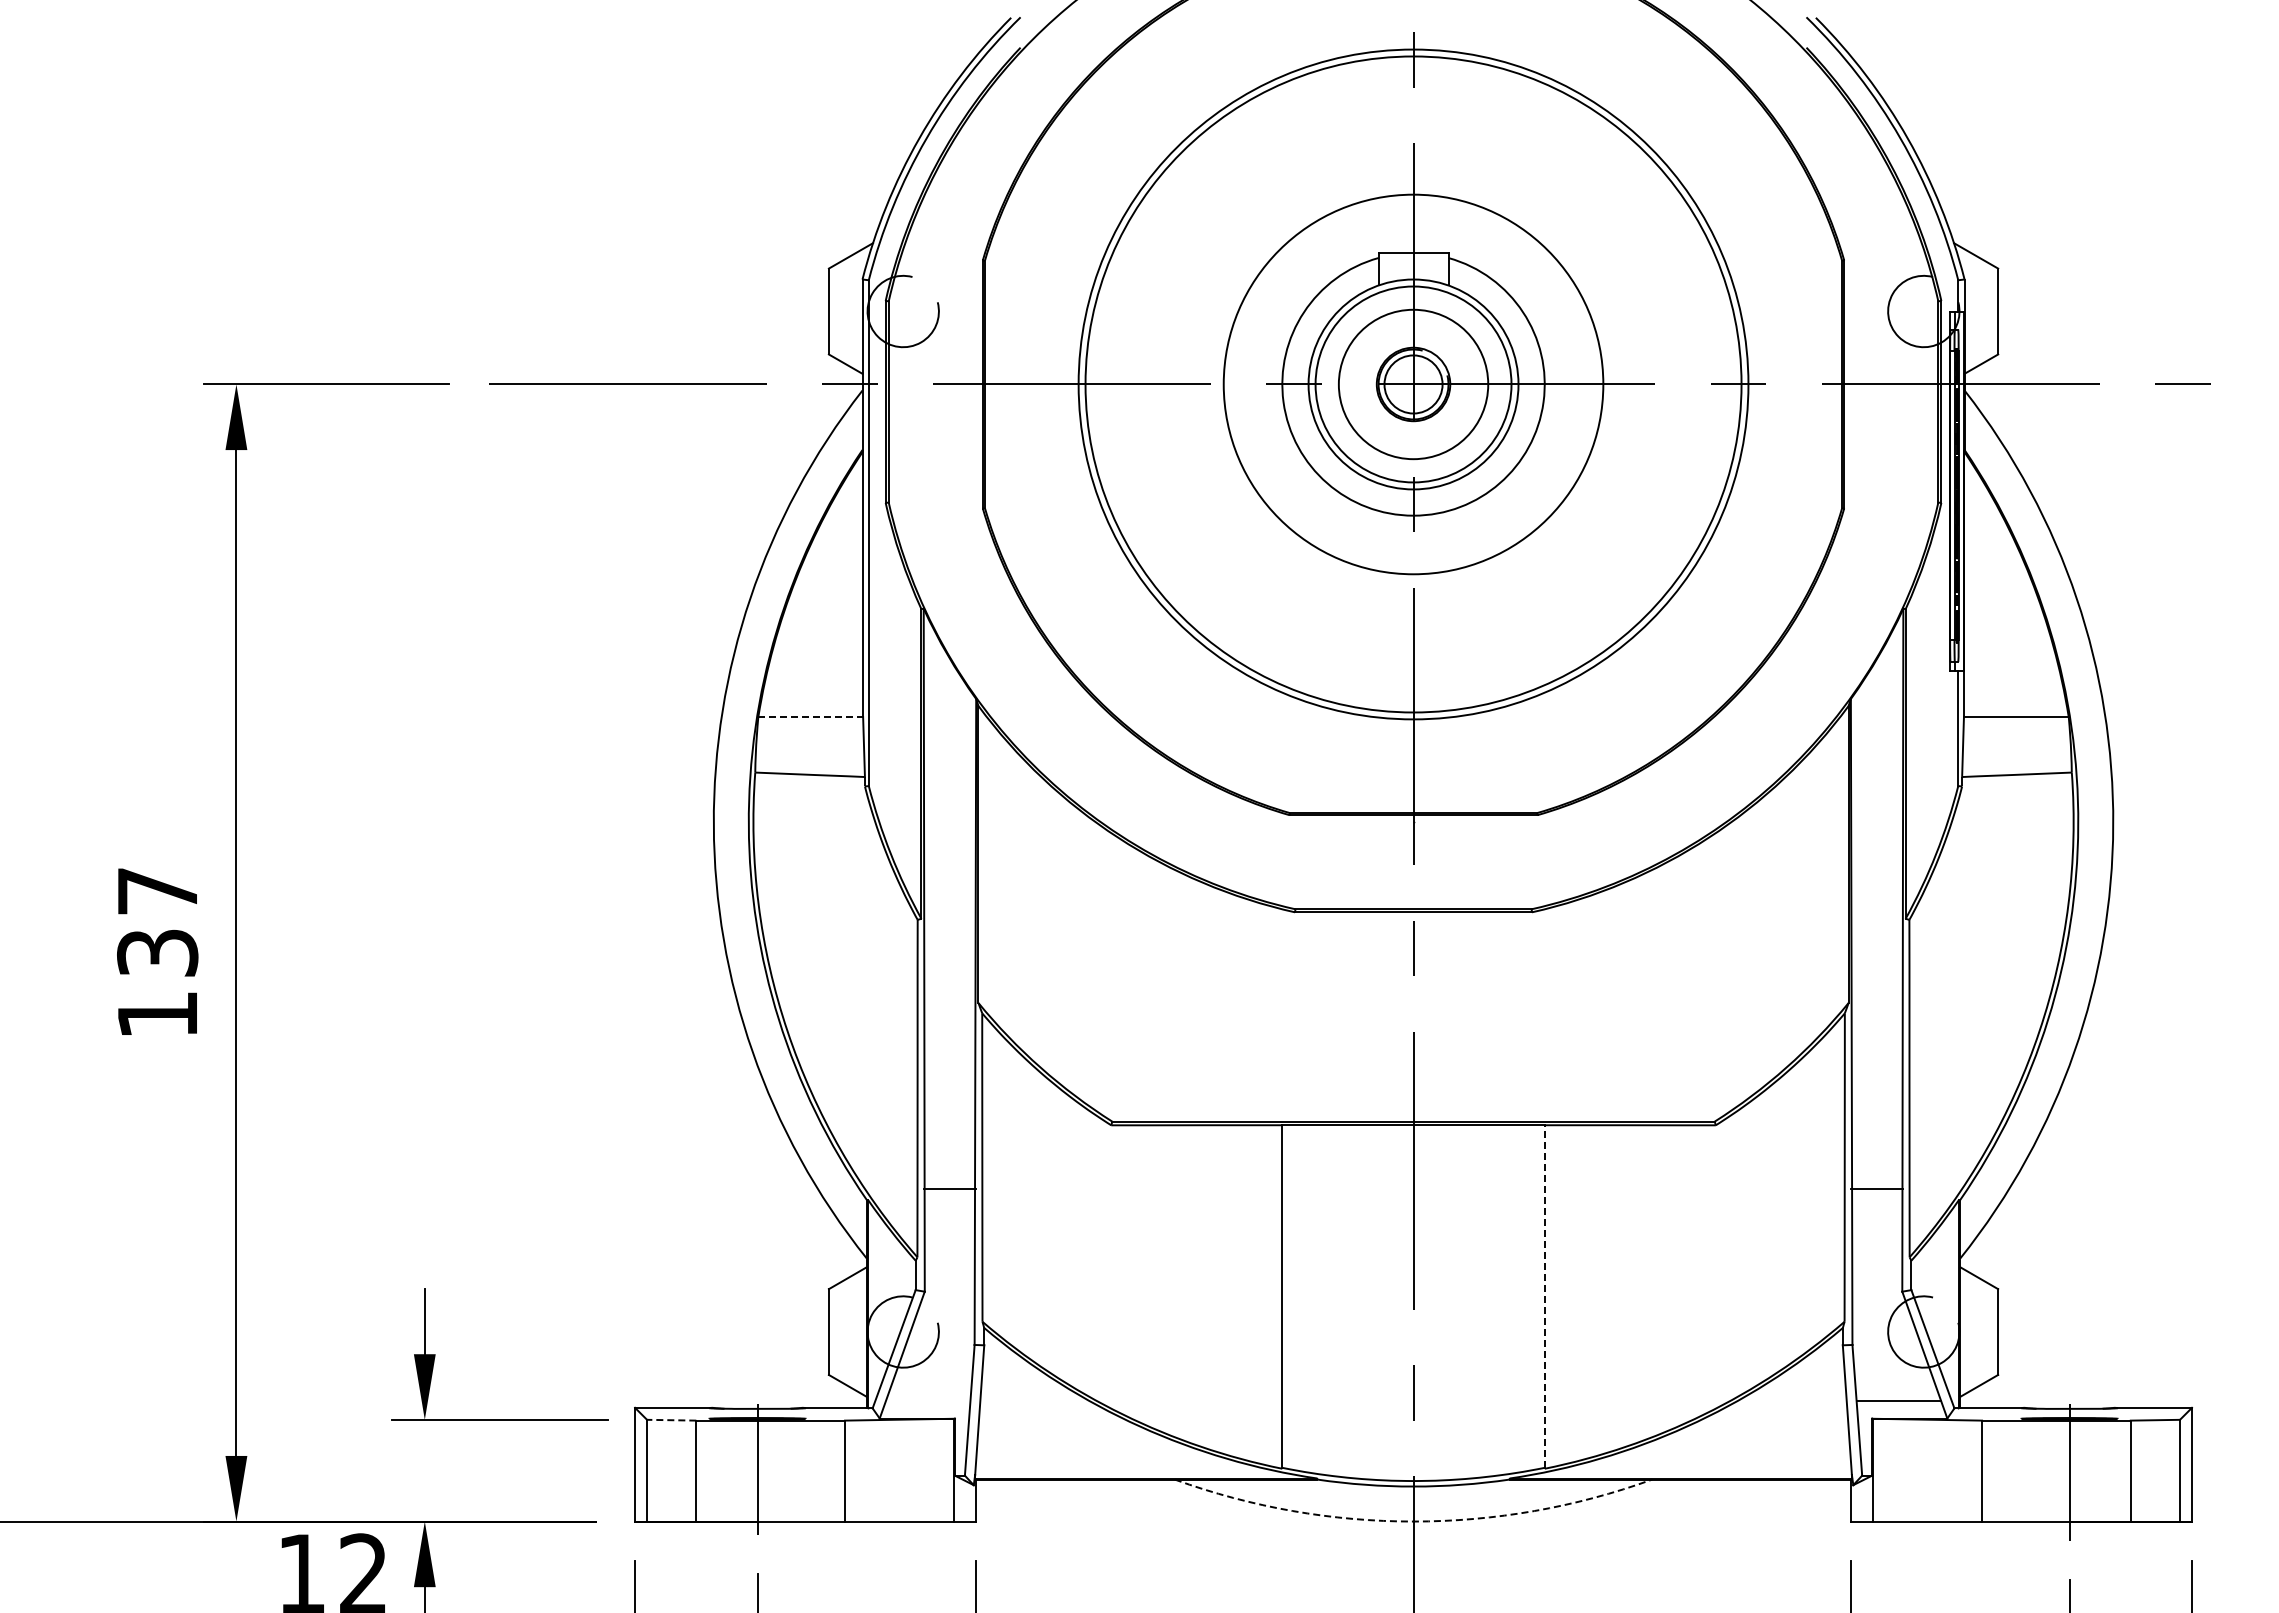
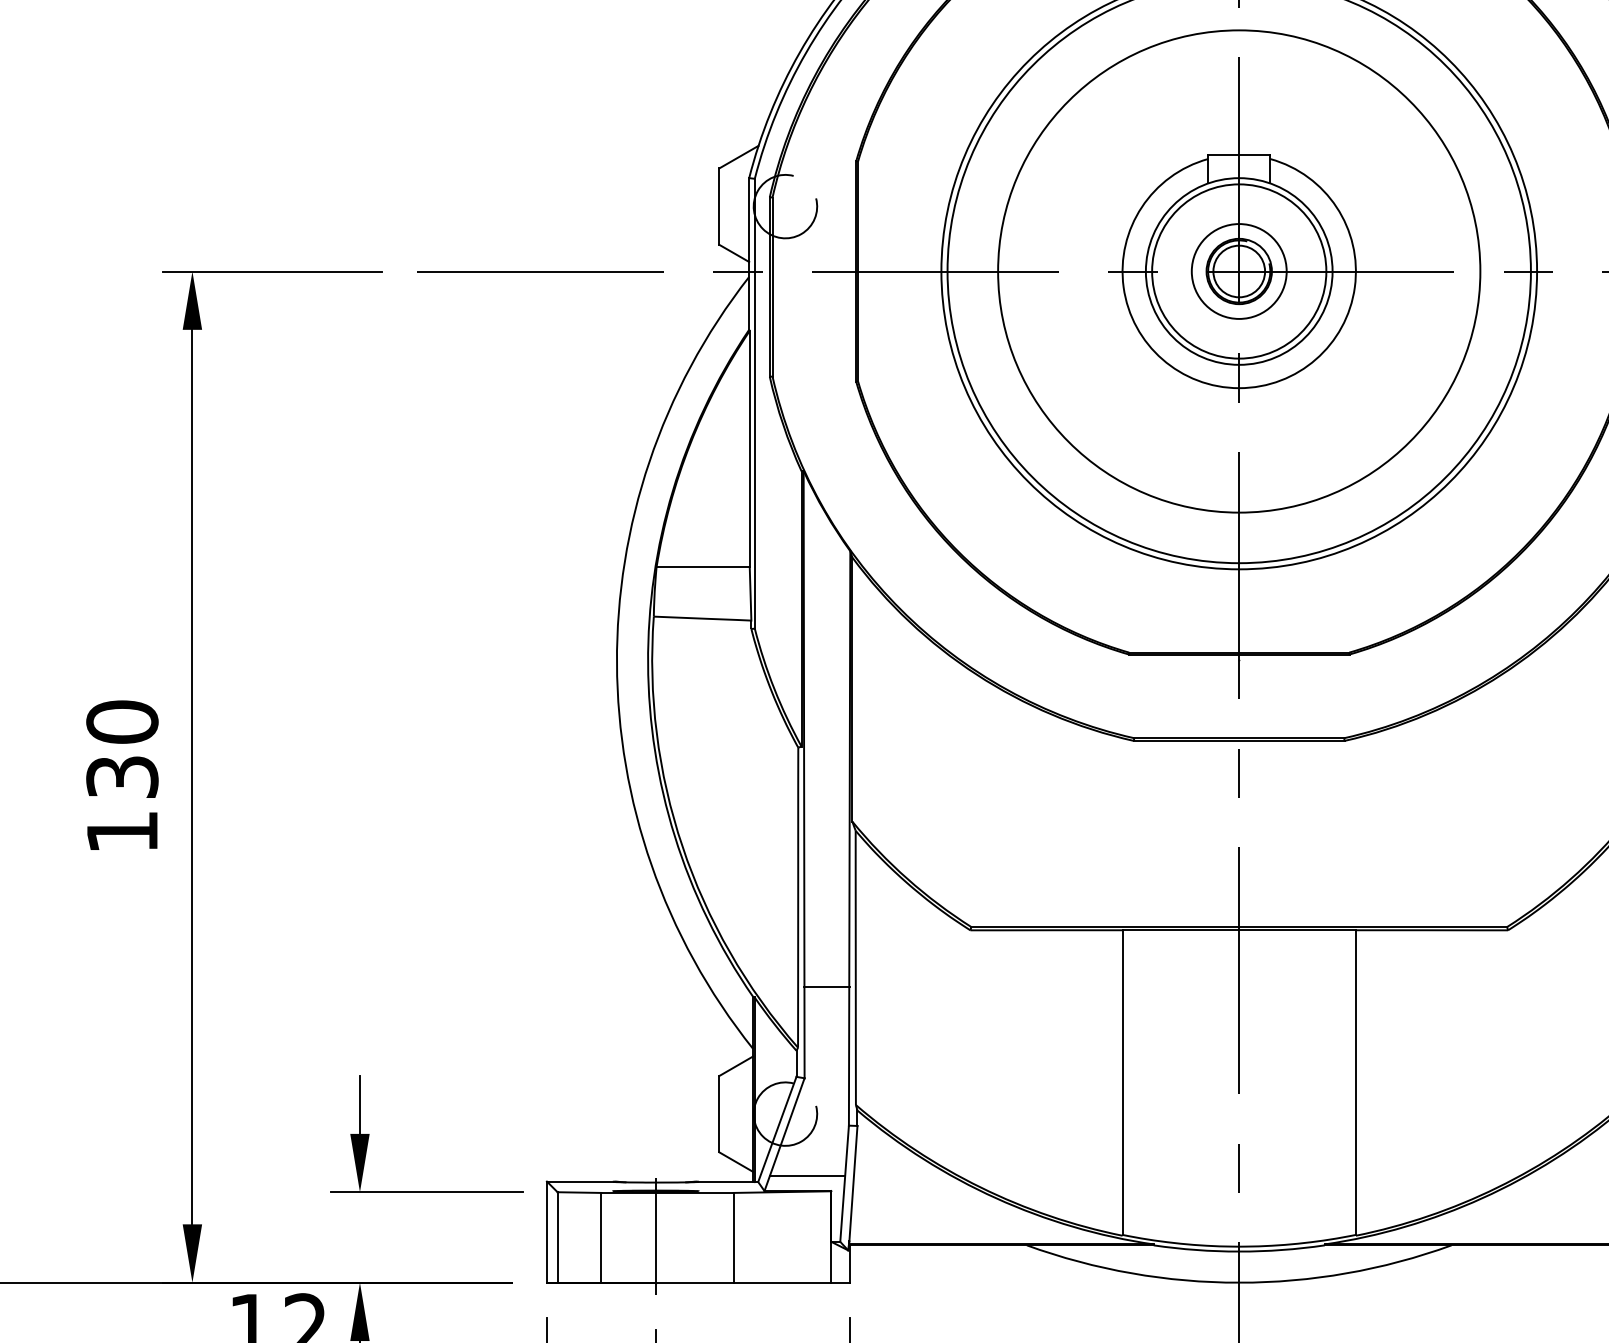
circle: (1413, 384) -> (1239, 271), size x0.71
circle: (1413, 384) -> (1239, 271), size x1.43
line: (811, 716) -> (703, 566), dashed -> solid
text: (157, 890) -> (122, 721), 137 -> 130
line: (1544, 1296) -> (1355, 1082), dashed -> solid
line: (928, 1401) -> (807, 1175), added
line: (671, 1420) -> (579, 1192), dashed -> solid
arc: (1413, 1521) -> (1239, 1282), dashed -> solid

